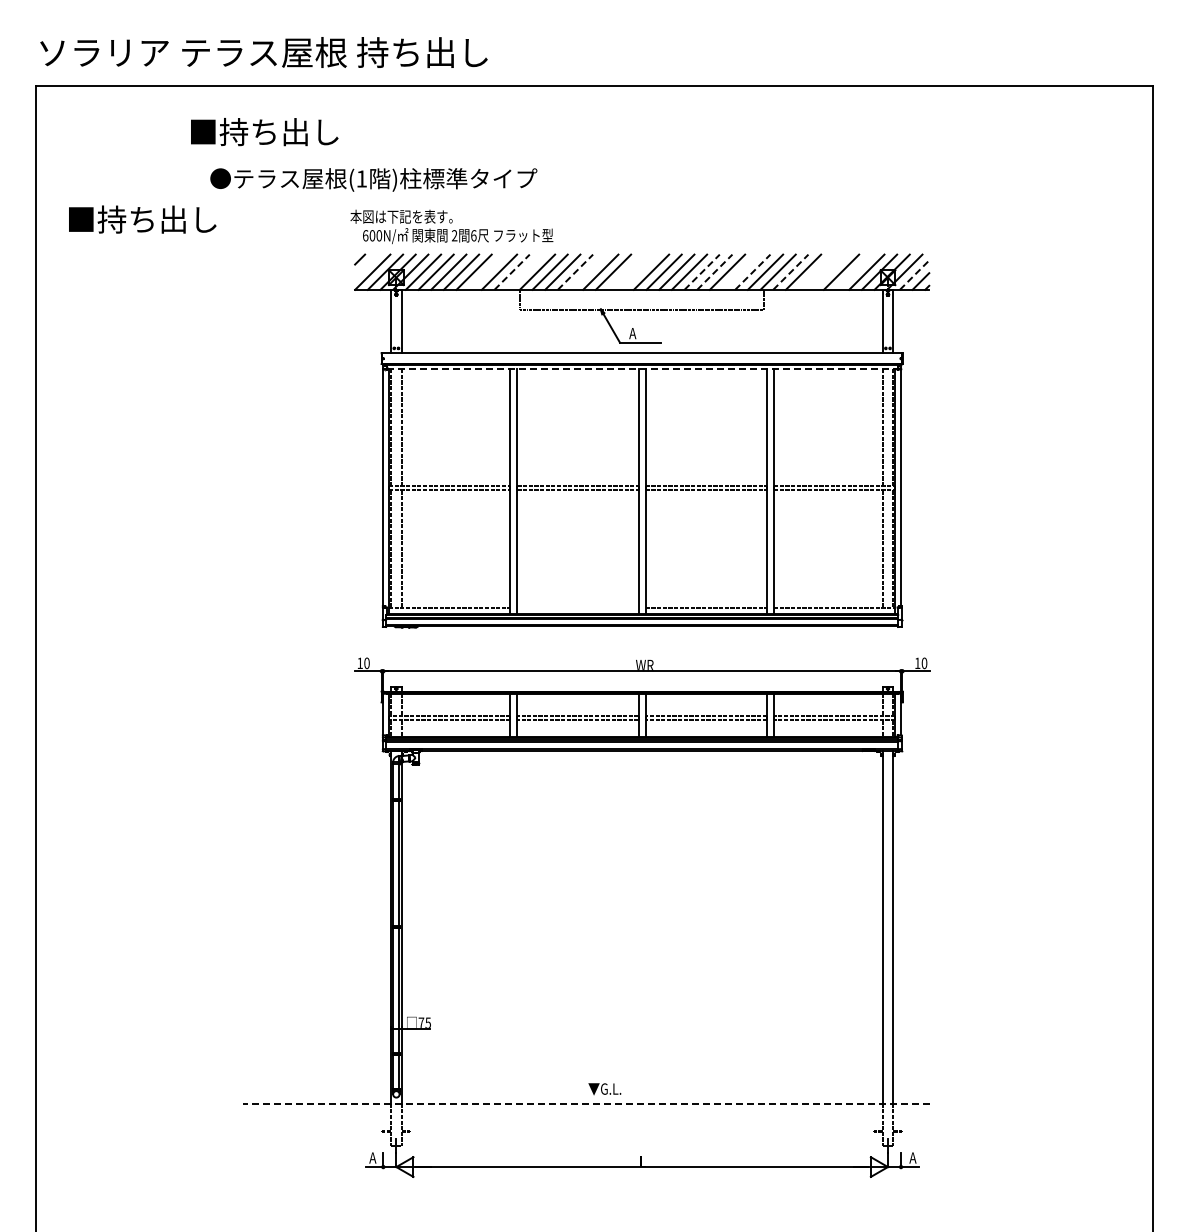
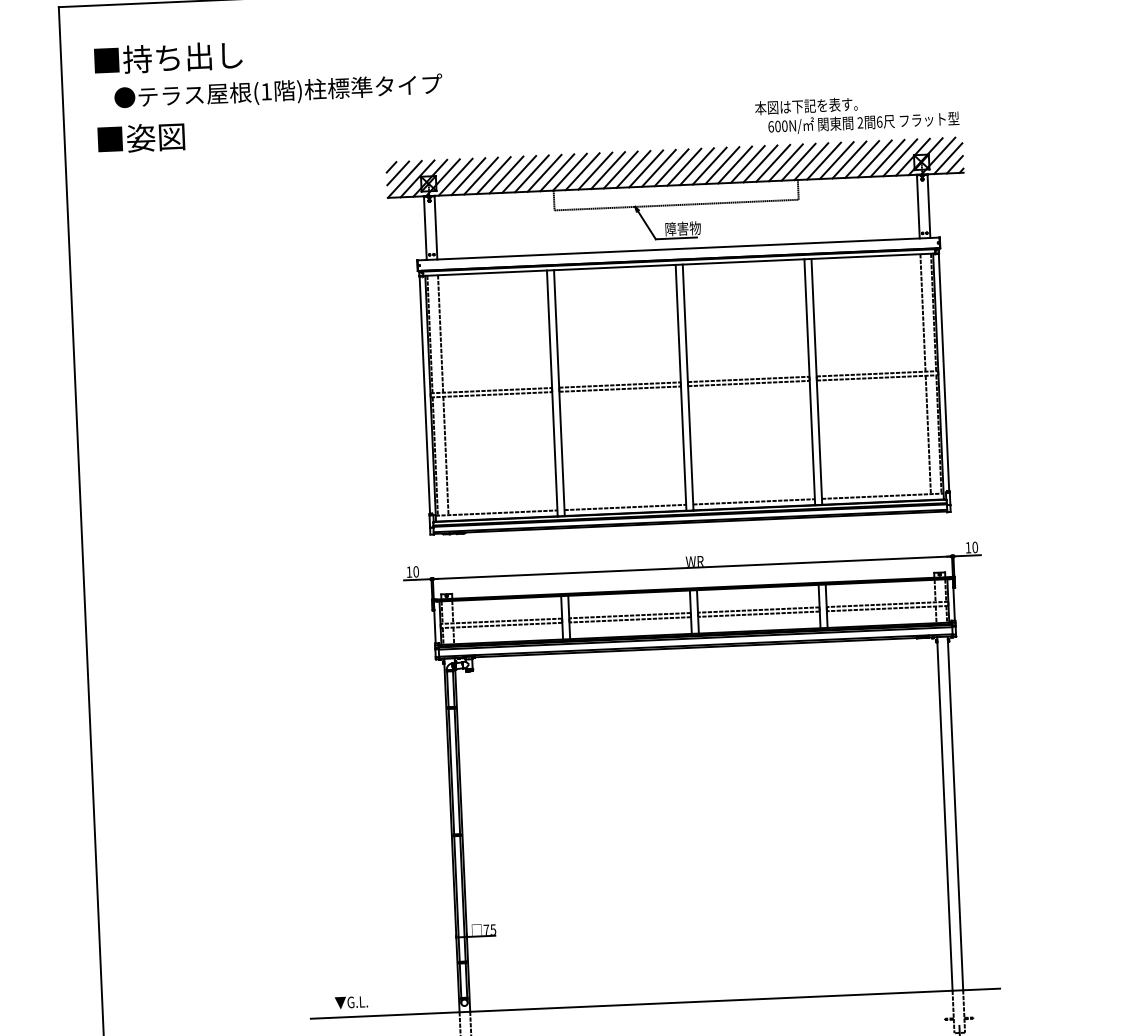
text: (264, 132) -> (168, 58), moved
text: (373, 179) -> (278, 91), moved
text: (156, 219) -> (185, 136), ■持ち出し -> ■姿図
text: (451, 226) -> (856, 113), moved
line: (366, 265) -> (398, 172), added
line: (486, 271) -> (518, 173), added
line: (524, 271) -> (556, 172), added
line: (587, 271) -> (620, 169), added
line: (625, 271) -> (658, 167), added
line: (638, 271) -> (671, 167), added
line: (739, 271) -> (772, 162), added
line: (815, 271) -> (848, 159), added
line: (828, 271) -> (861, 158), added
line: (853, 271) -> (886, 157), added
line: (512, 272) -> (544, 173), dashed -> solid
line: (575, 272) -> (608, 170), dashed -> solid
line: (702, 272) -> (735, 165), dashed -> solid
line: (714, 272) -> (747, 164), dashed -> solid
line: (752, 272) -> (785, 163), dashed -> solid
line: (790, 272) -> (823, 161), dashed -> solid
line: (914, 275) -> (948, 158), dashed -> solid
text: (647, 333) -> (683, 228), A -> 障害物
line: (642, 369) -> (679, 265), dashed -> solid
line: (577, 608) -> (624, 507), added
text: (604, 1089) -> (351, 1002), moved
line: (586, 1103) -> (655, 1003), dashed -> solid

